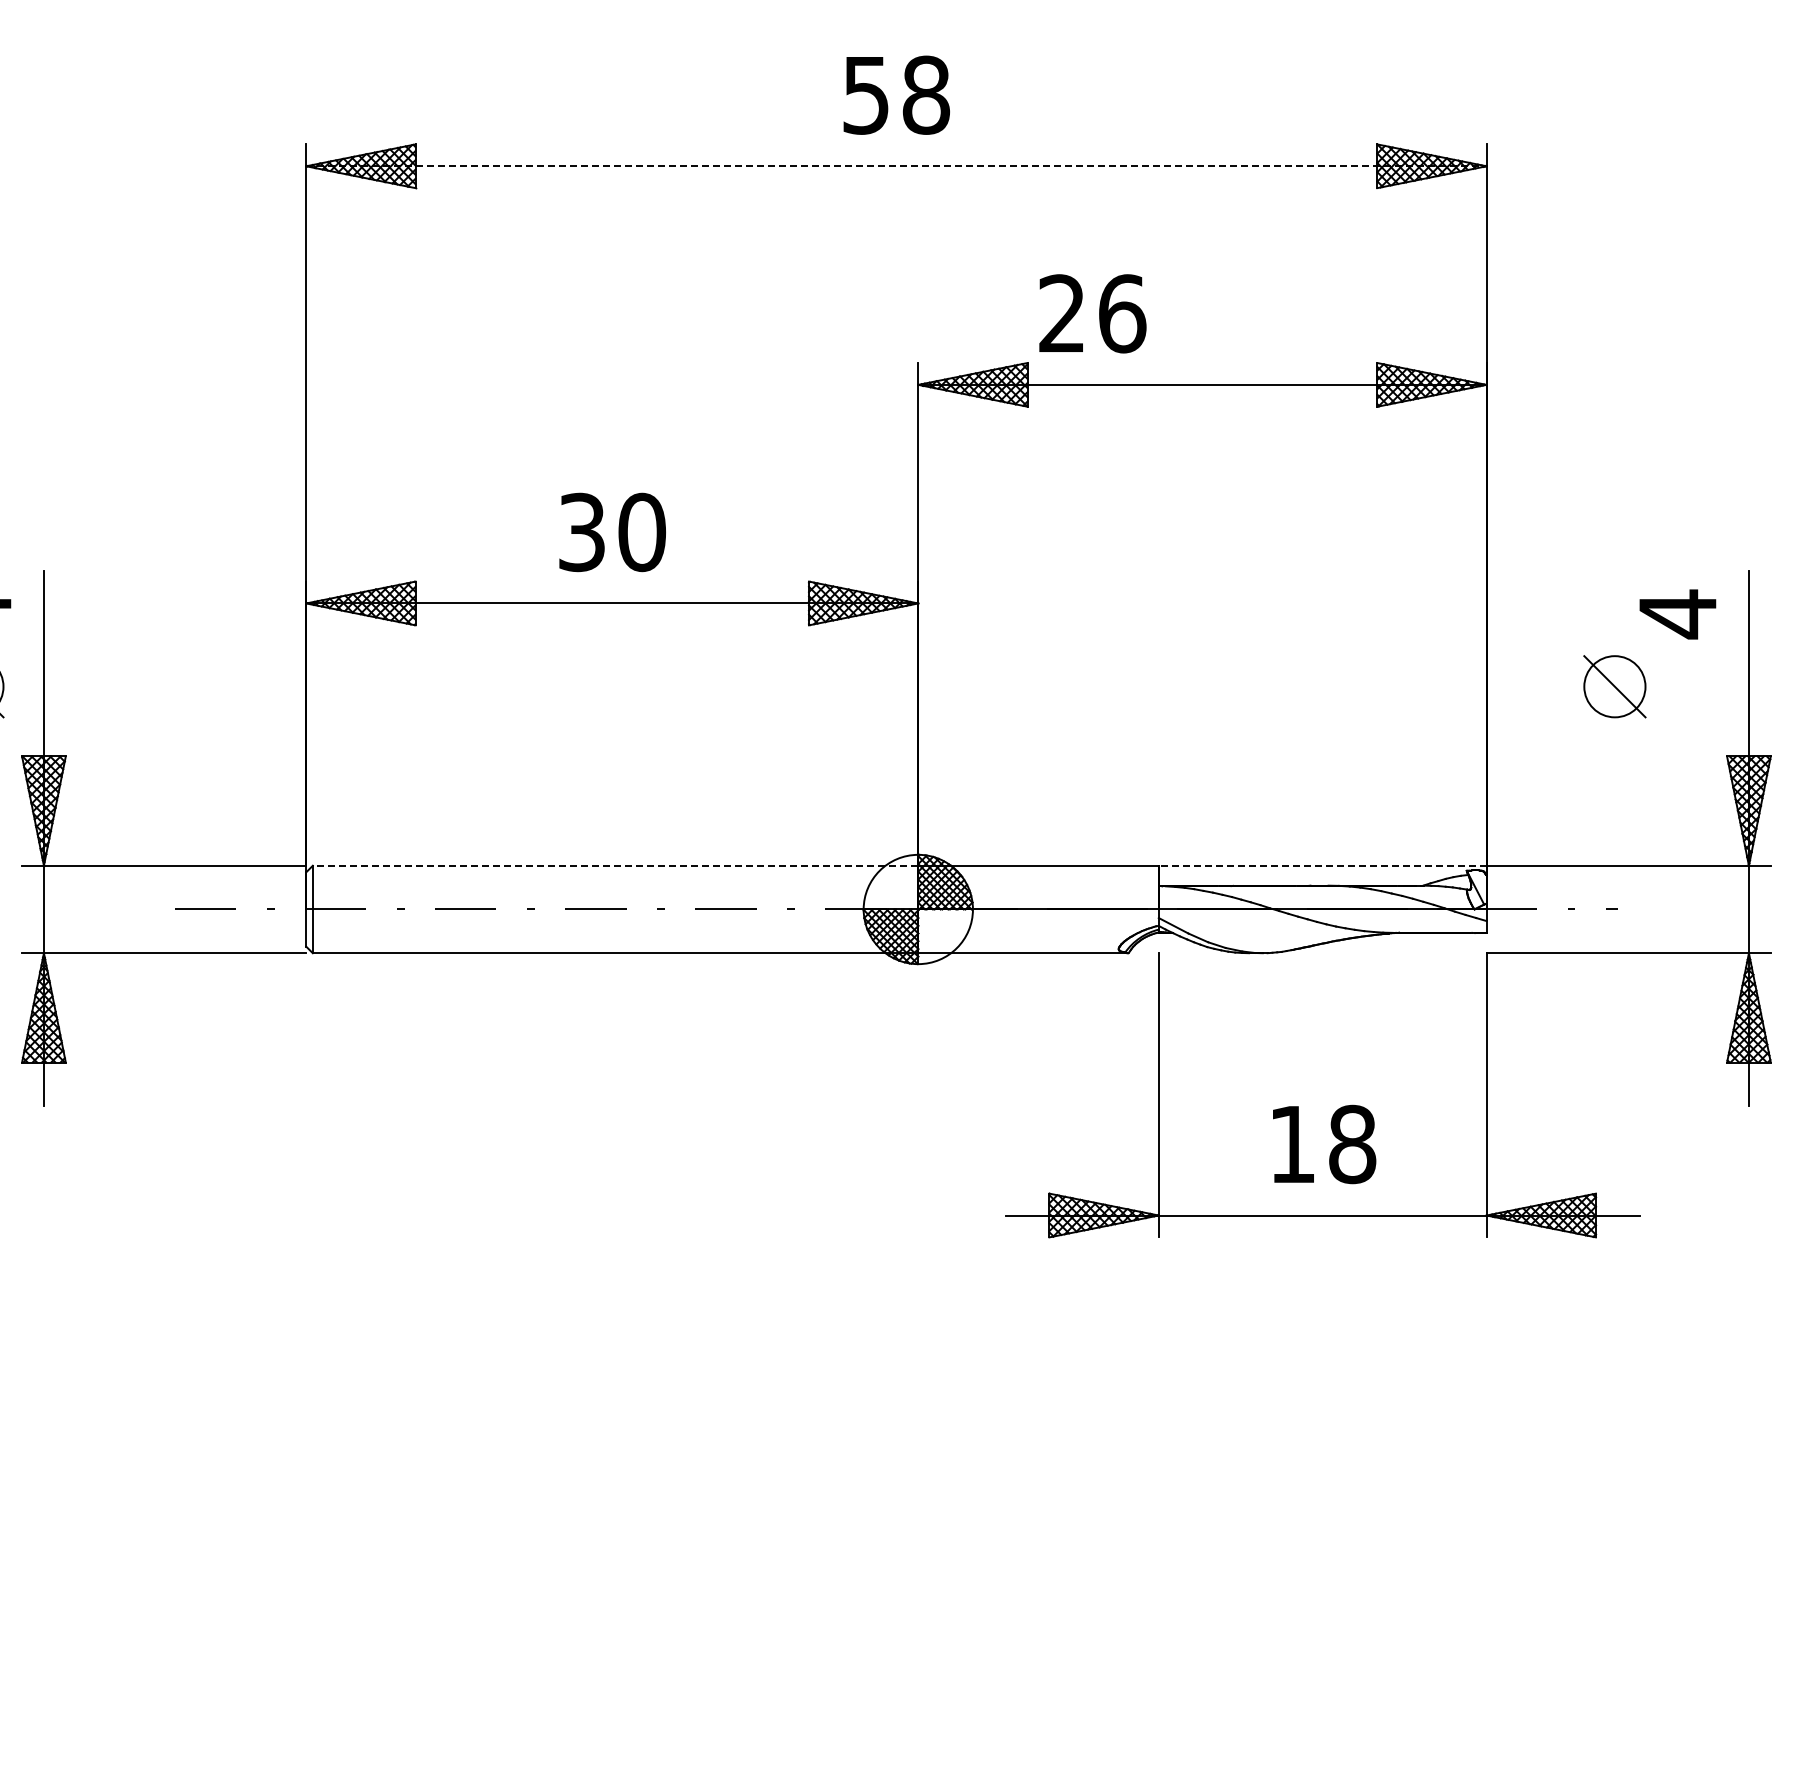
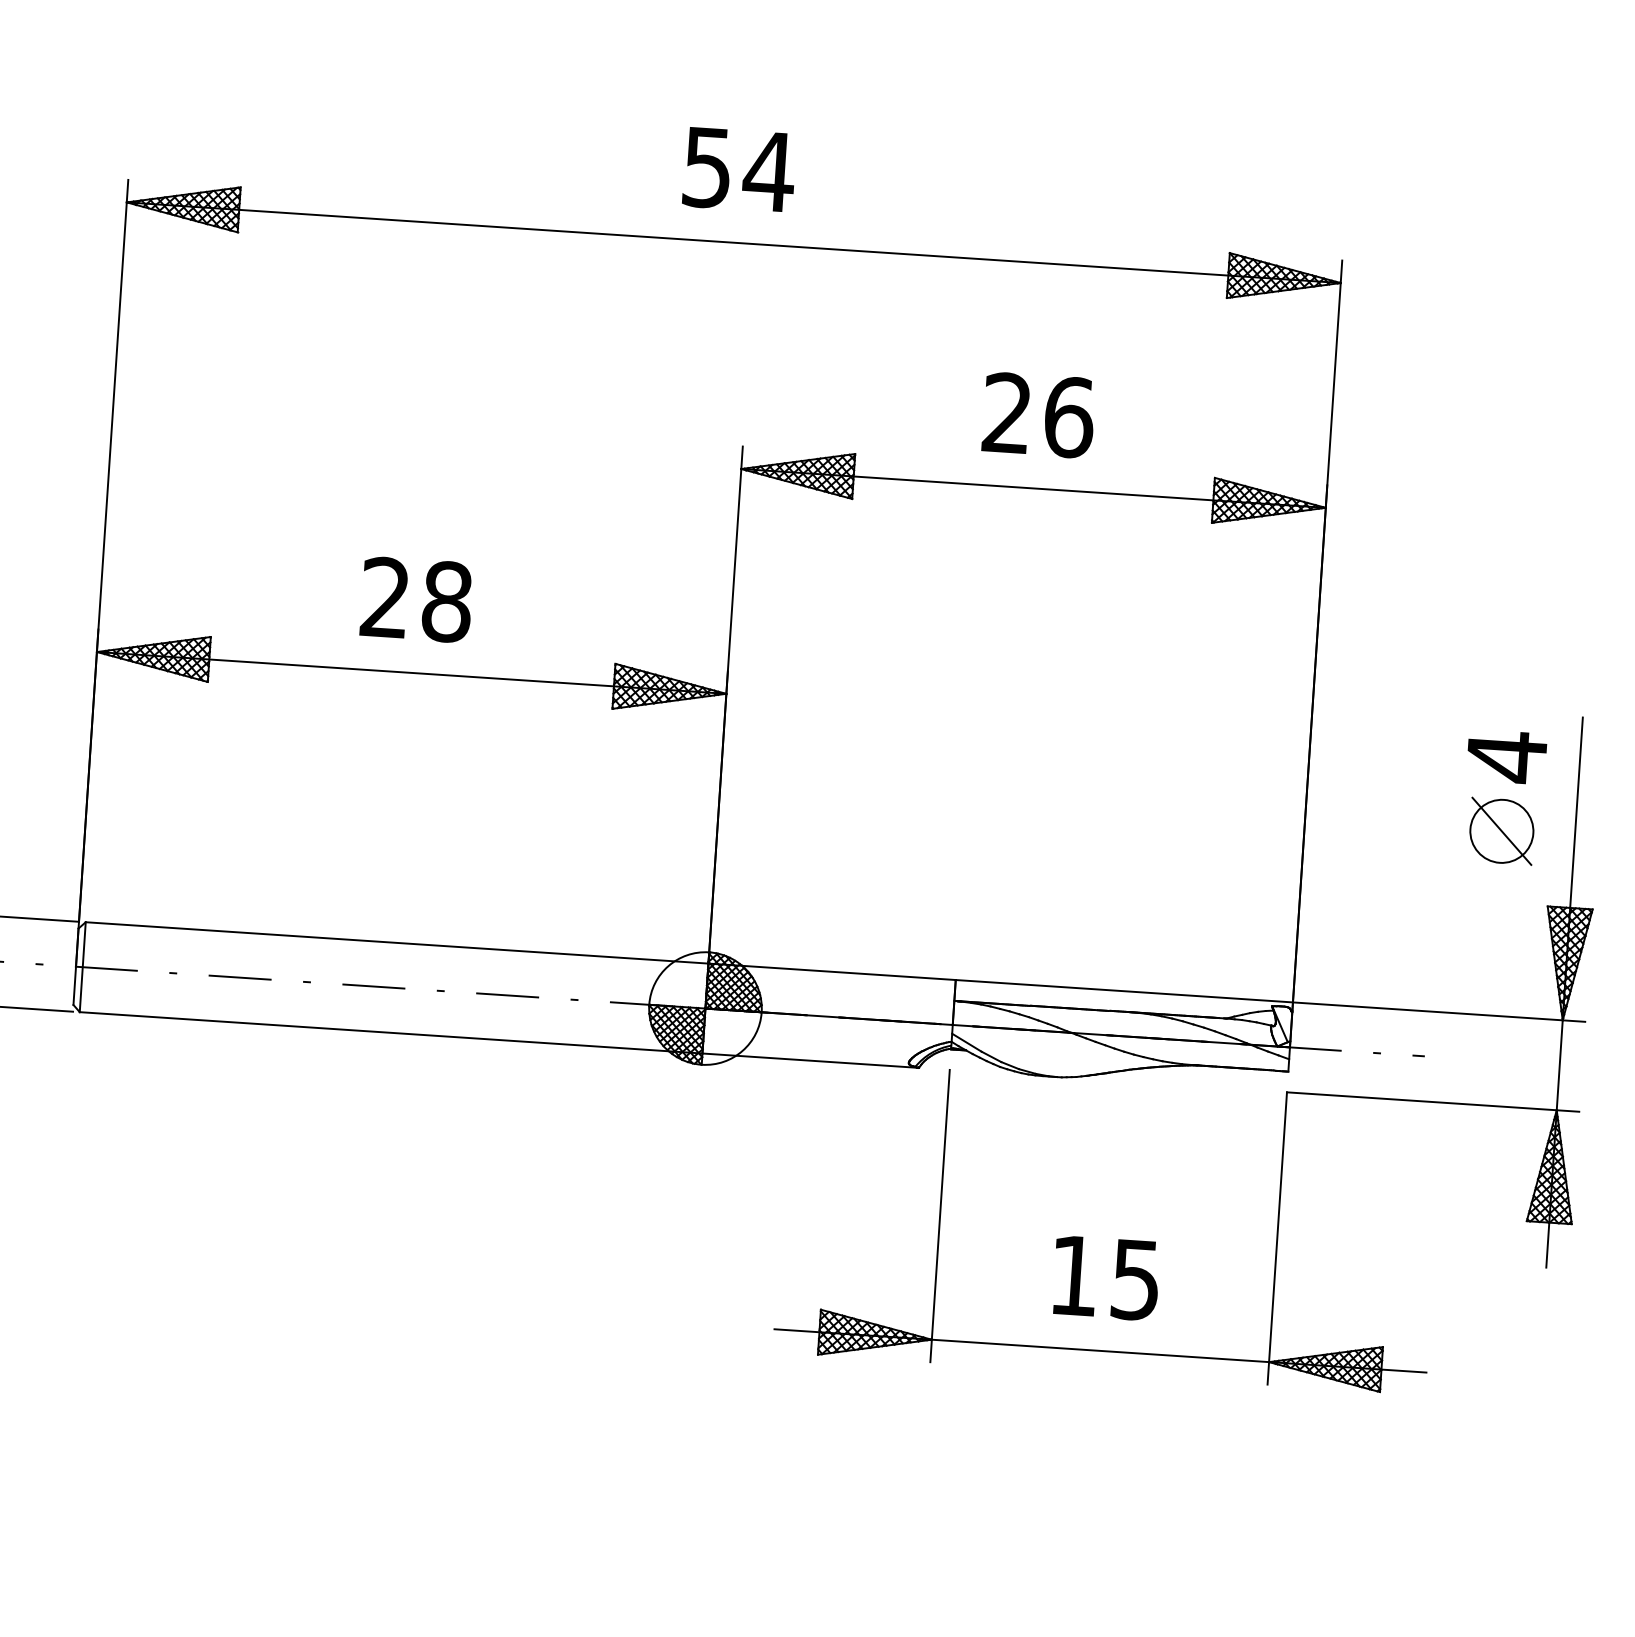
text: (926, 94) -> (769, 170), 58 -> 54
line: (896, 166) -> (733, 242), dashed -> solid
text: (1092, 313) -> (1038, 415), moved
text: (612, 532) -> (416, 599), 30 -> 28
part: (1614, 686) -> (1501, 831), moved
line: (615, 865) -> (397, 942), dashed -> solid
line: (1322, 865) -> (1124, 990), dashed -> solid
text: (1352, 1144) -> (1135, 1279), 18 -> 15

